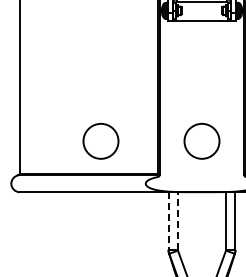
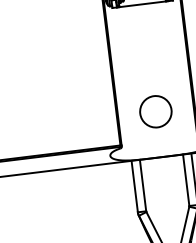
circle: (100, 141) -> (65, 123), removed
line: (168, 220) -> (134, 186), dashed -> solid
line: (177, 220) -> (142, 185), dashed -> solid

